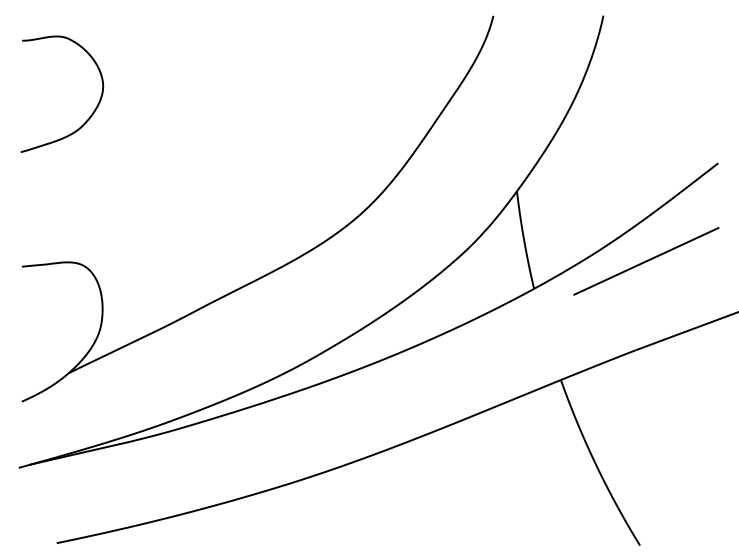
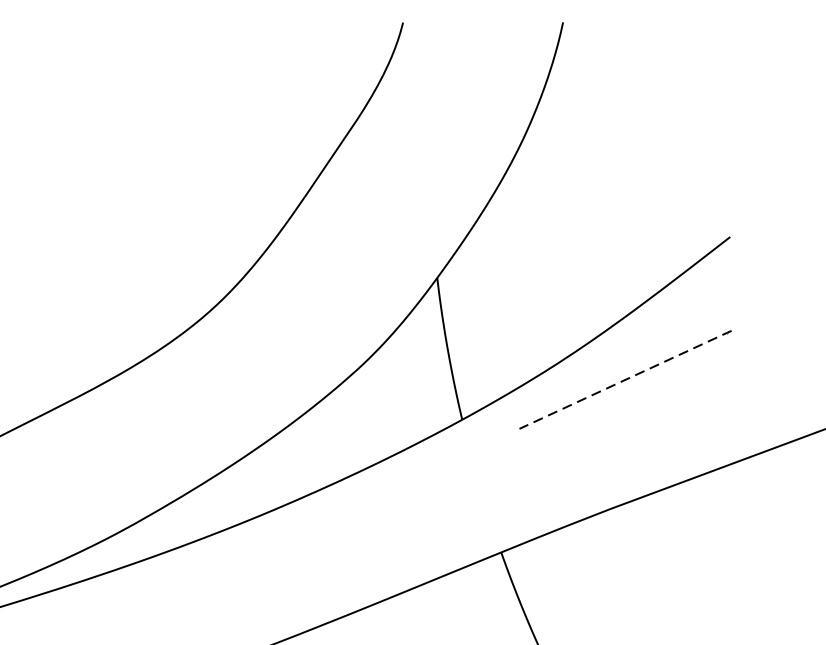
line: (647, 260) -> (627, 378), solid -> dashed

